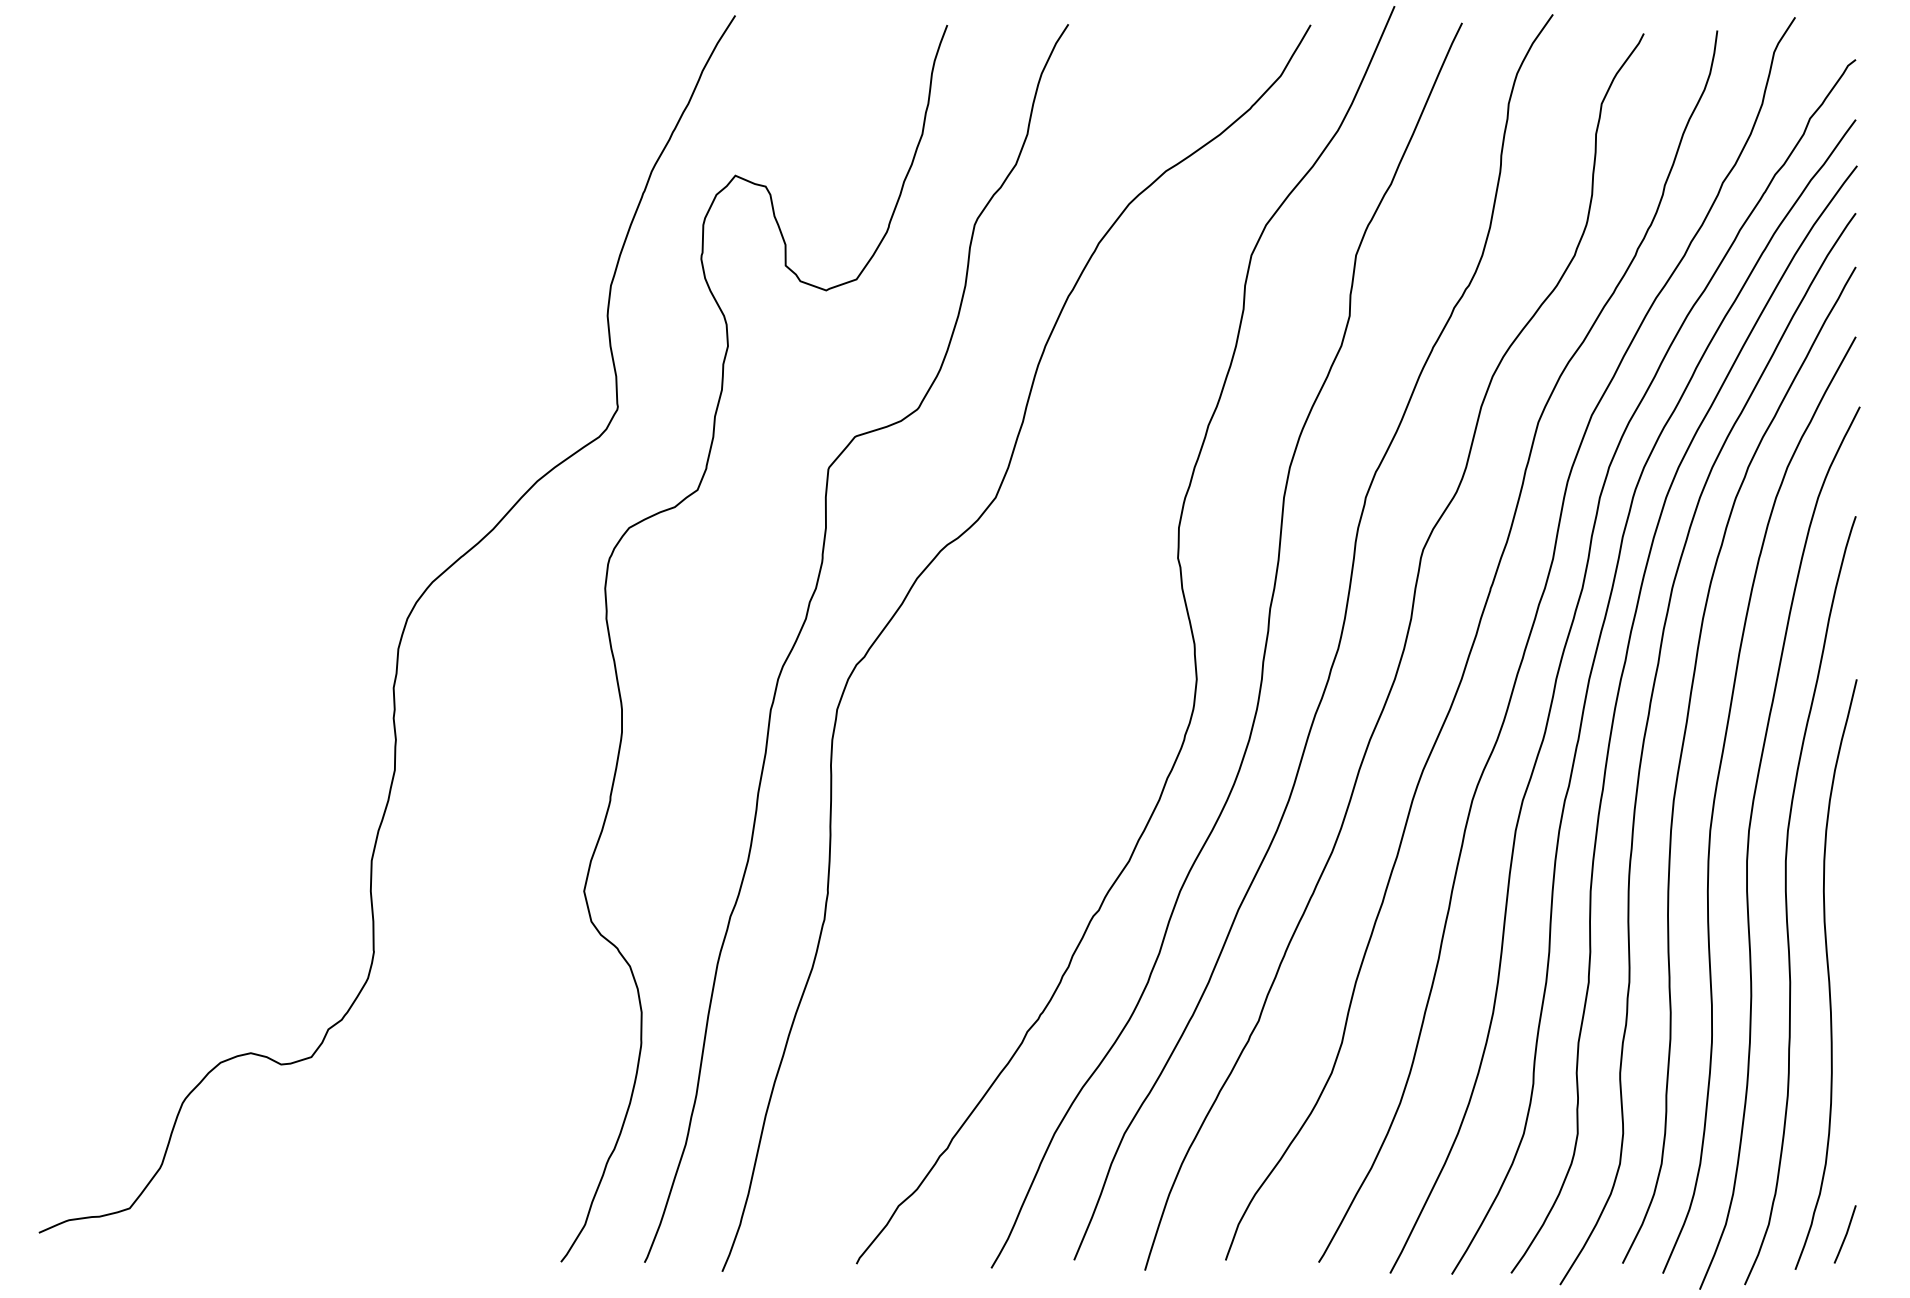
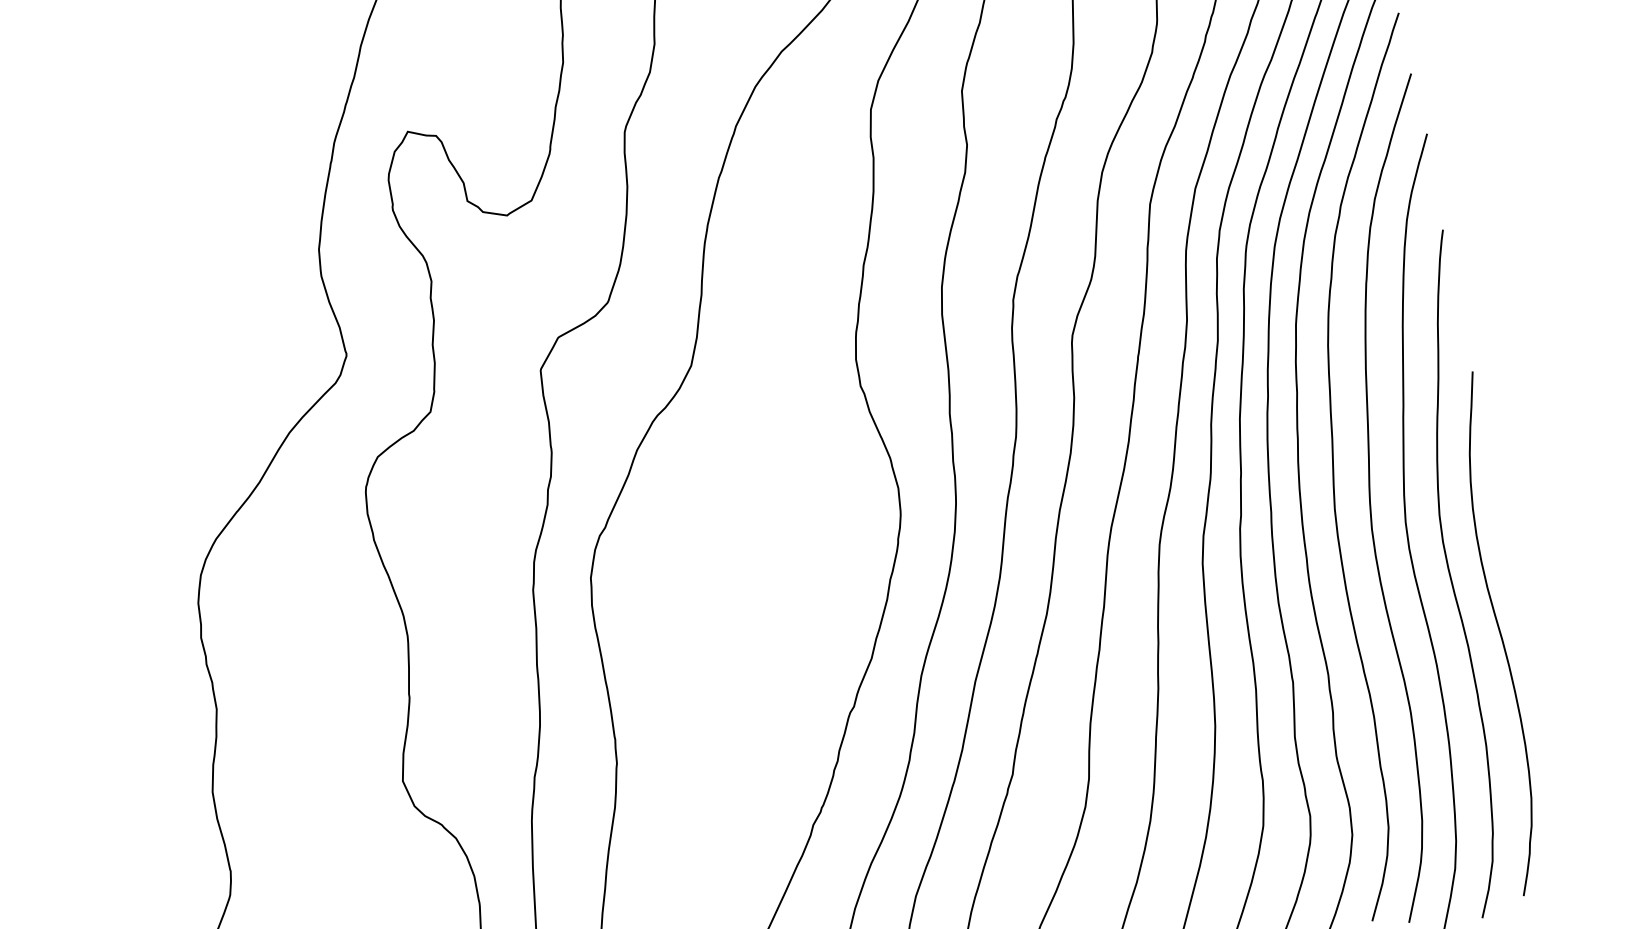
line: (1845, 1234) -> (1561, 856), removed

